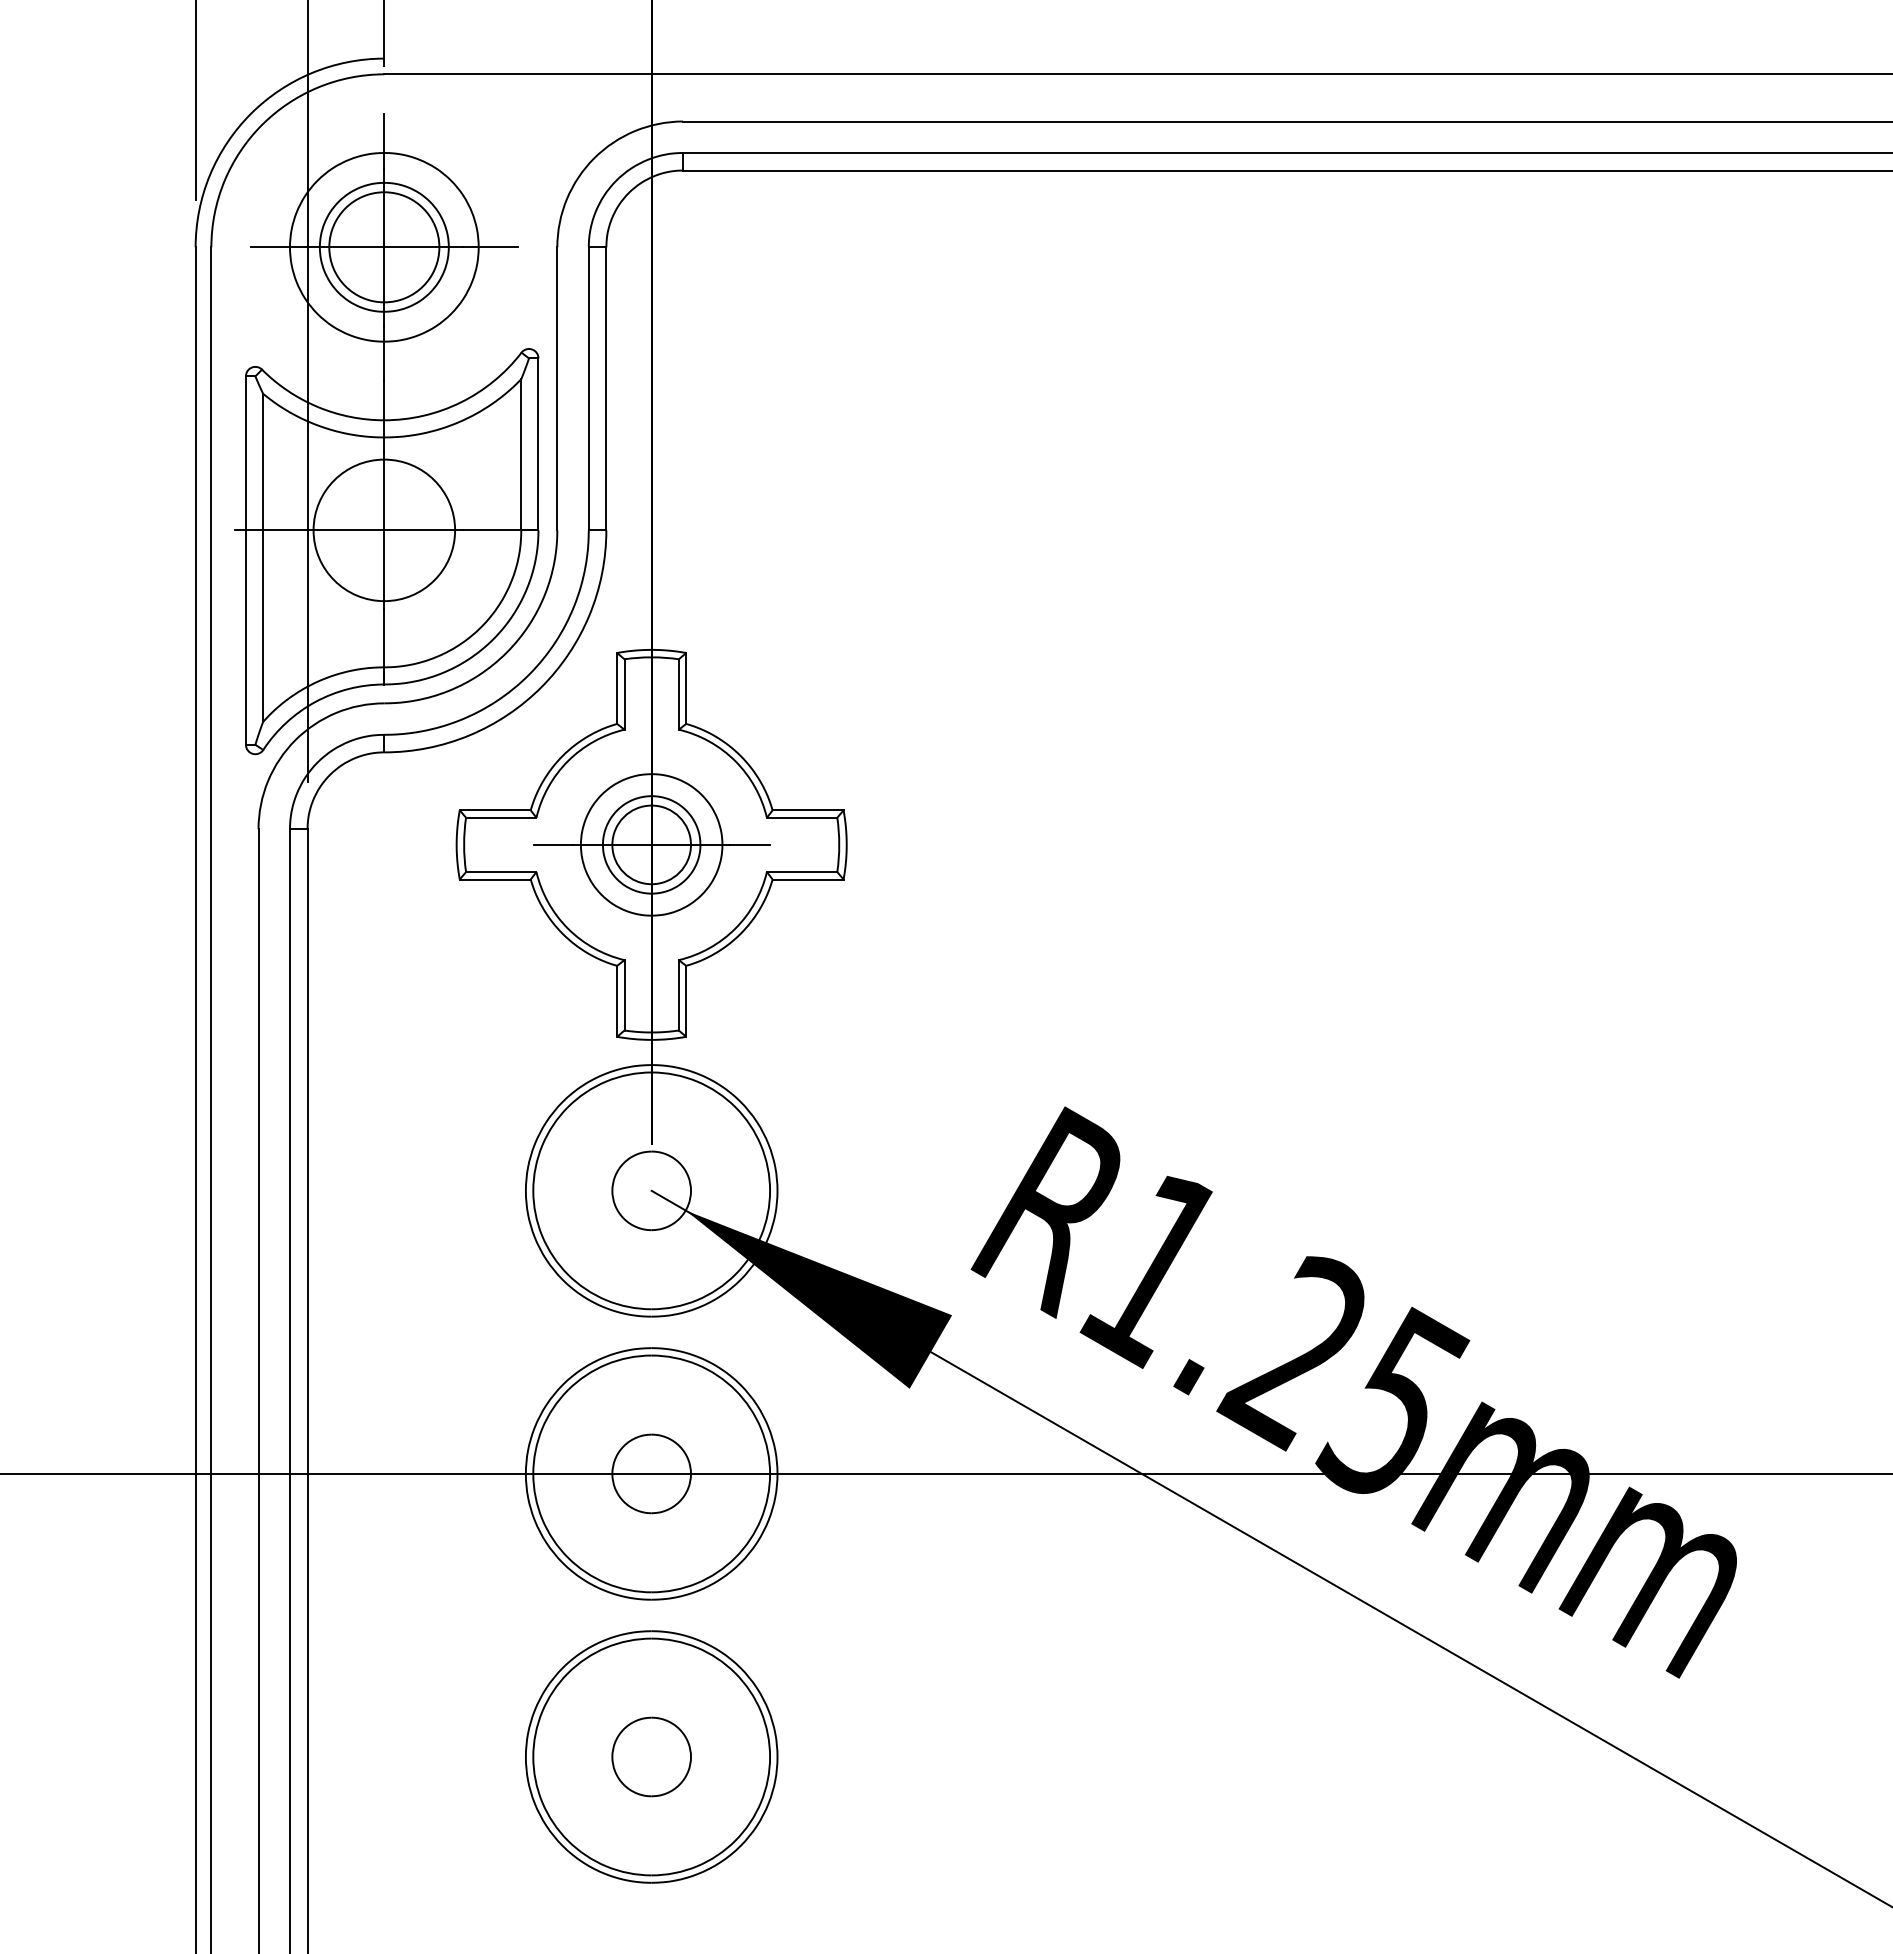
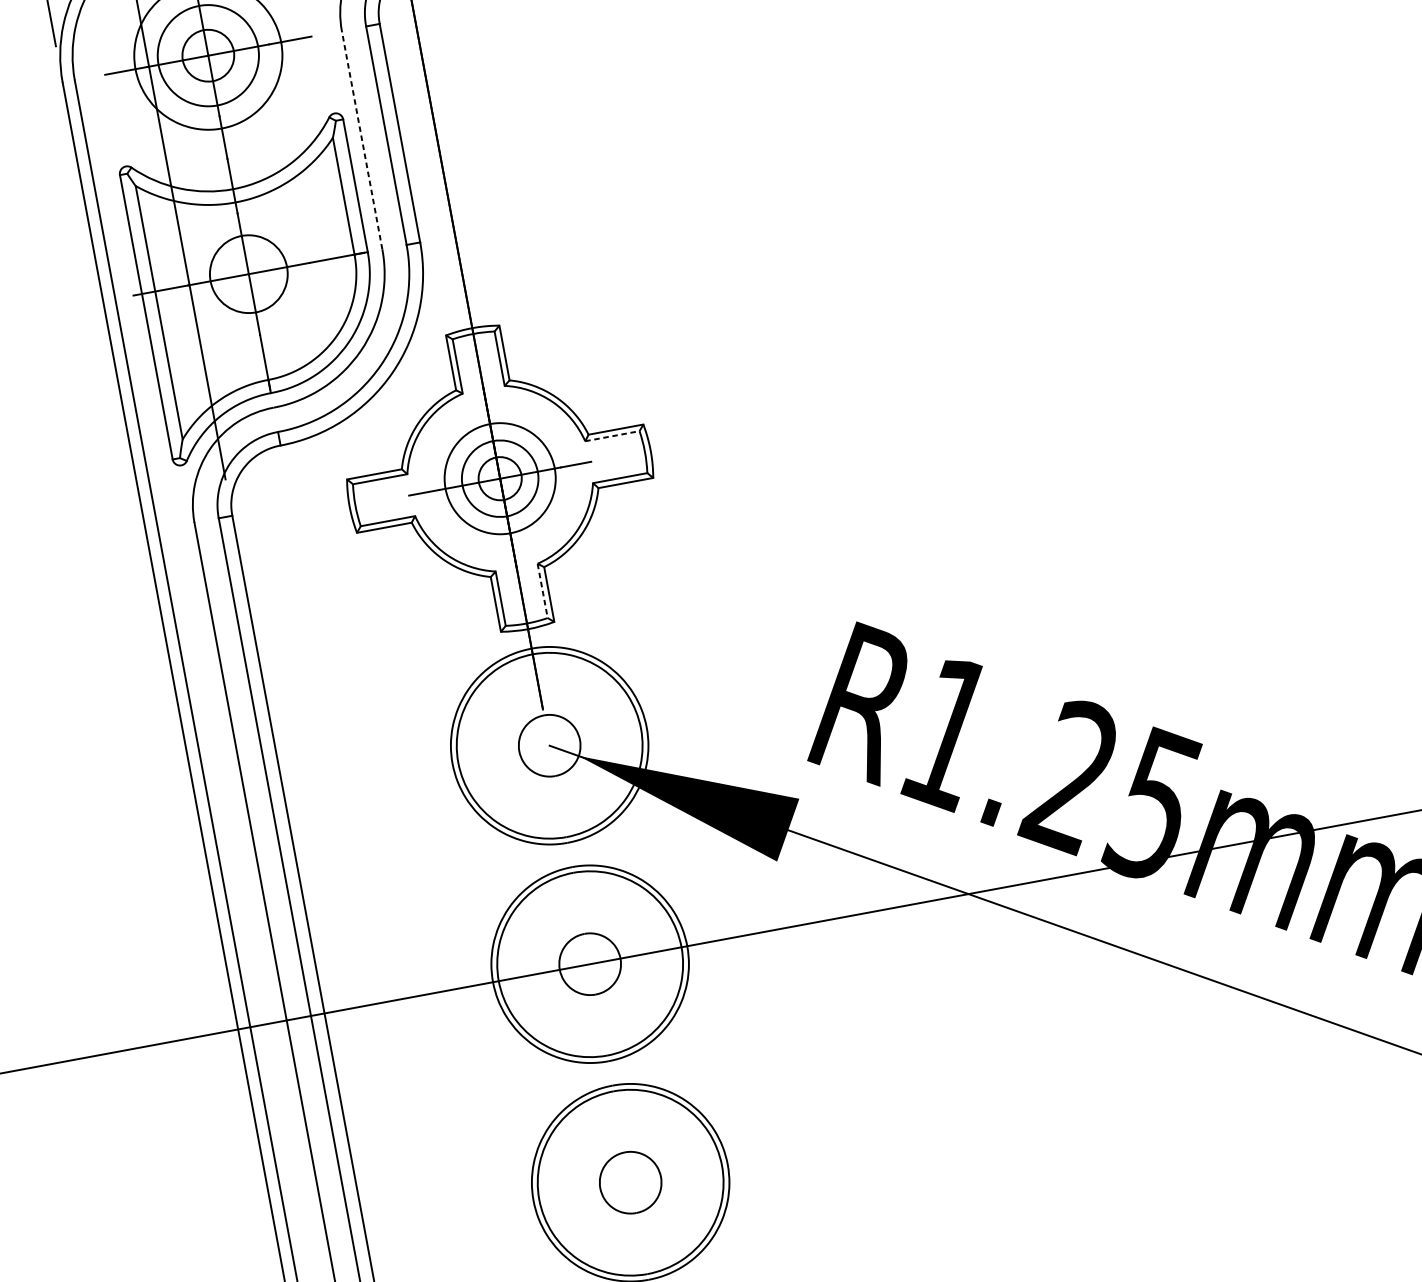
circle: (384, 247) -> (208, 55), size x0.6
line: (557, 388) -> (362, 139), solid -> dashed
circle: (384, 530) -> (248, 274), size x0.7
line: (802, 817) -> (612, 435), solid -> dashed
circle: (651, 844) -> (499, 478), size x0.7
line: (678, 995) -> (542, 591), solid -> dashed

